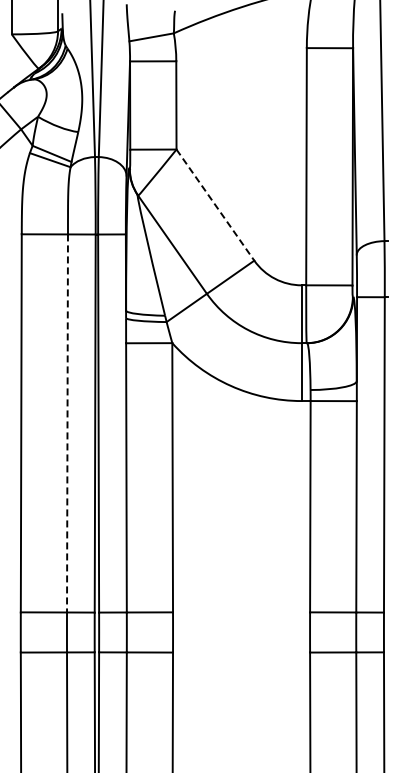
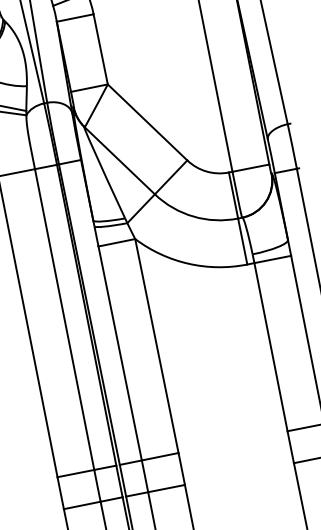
line: (215, 205) -> (147, 122), dashed -> solid
line: (67, 423) -> (64, 319), dashed -> solid

